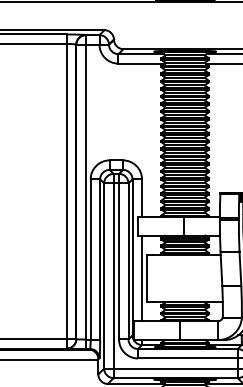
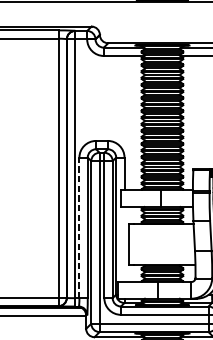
line: (90, 258) -> (79, 227), solid -> dashed
line: (142, 278) -> (124, 244), removed

